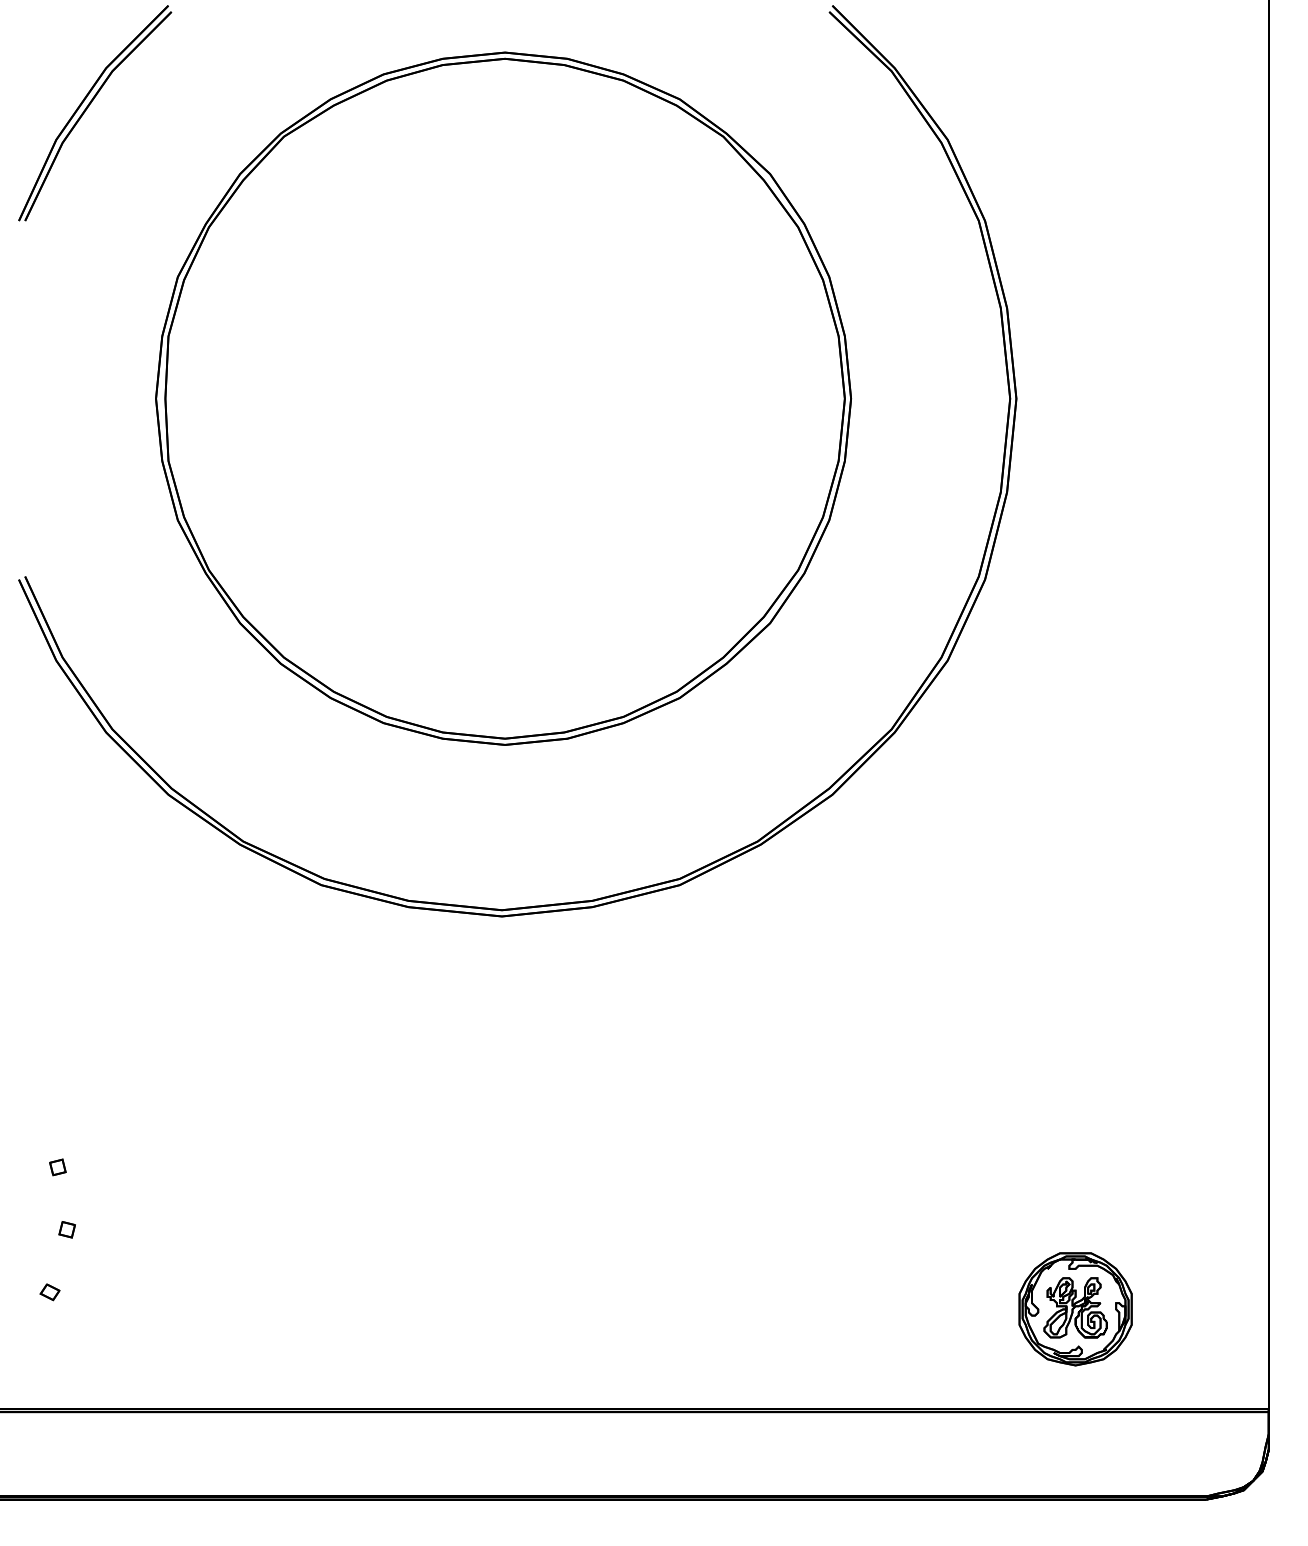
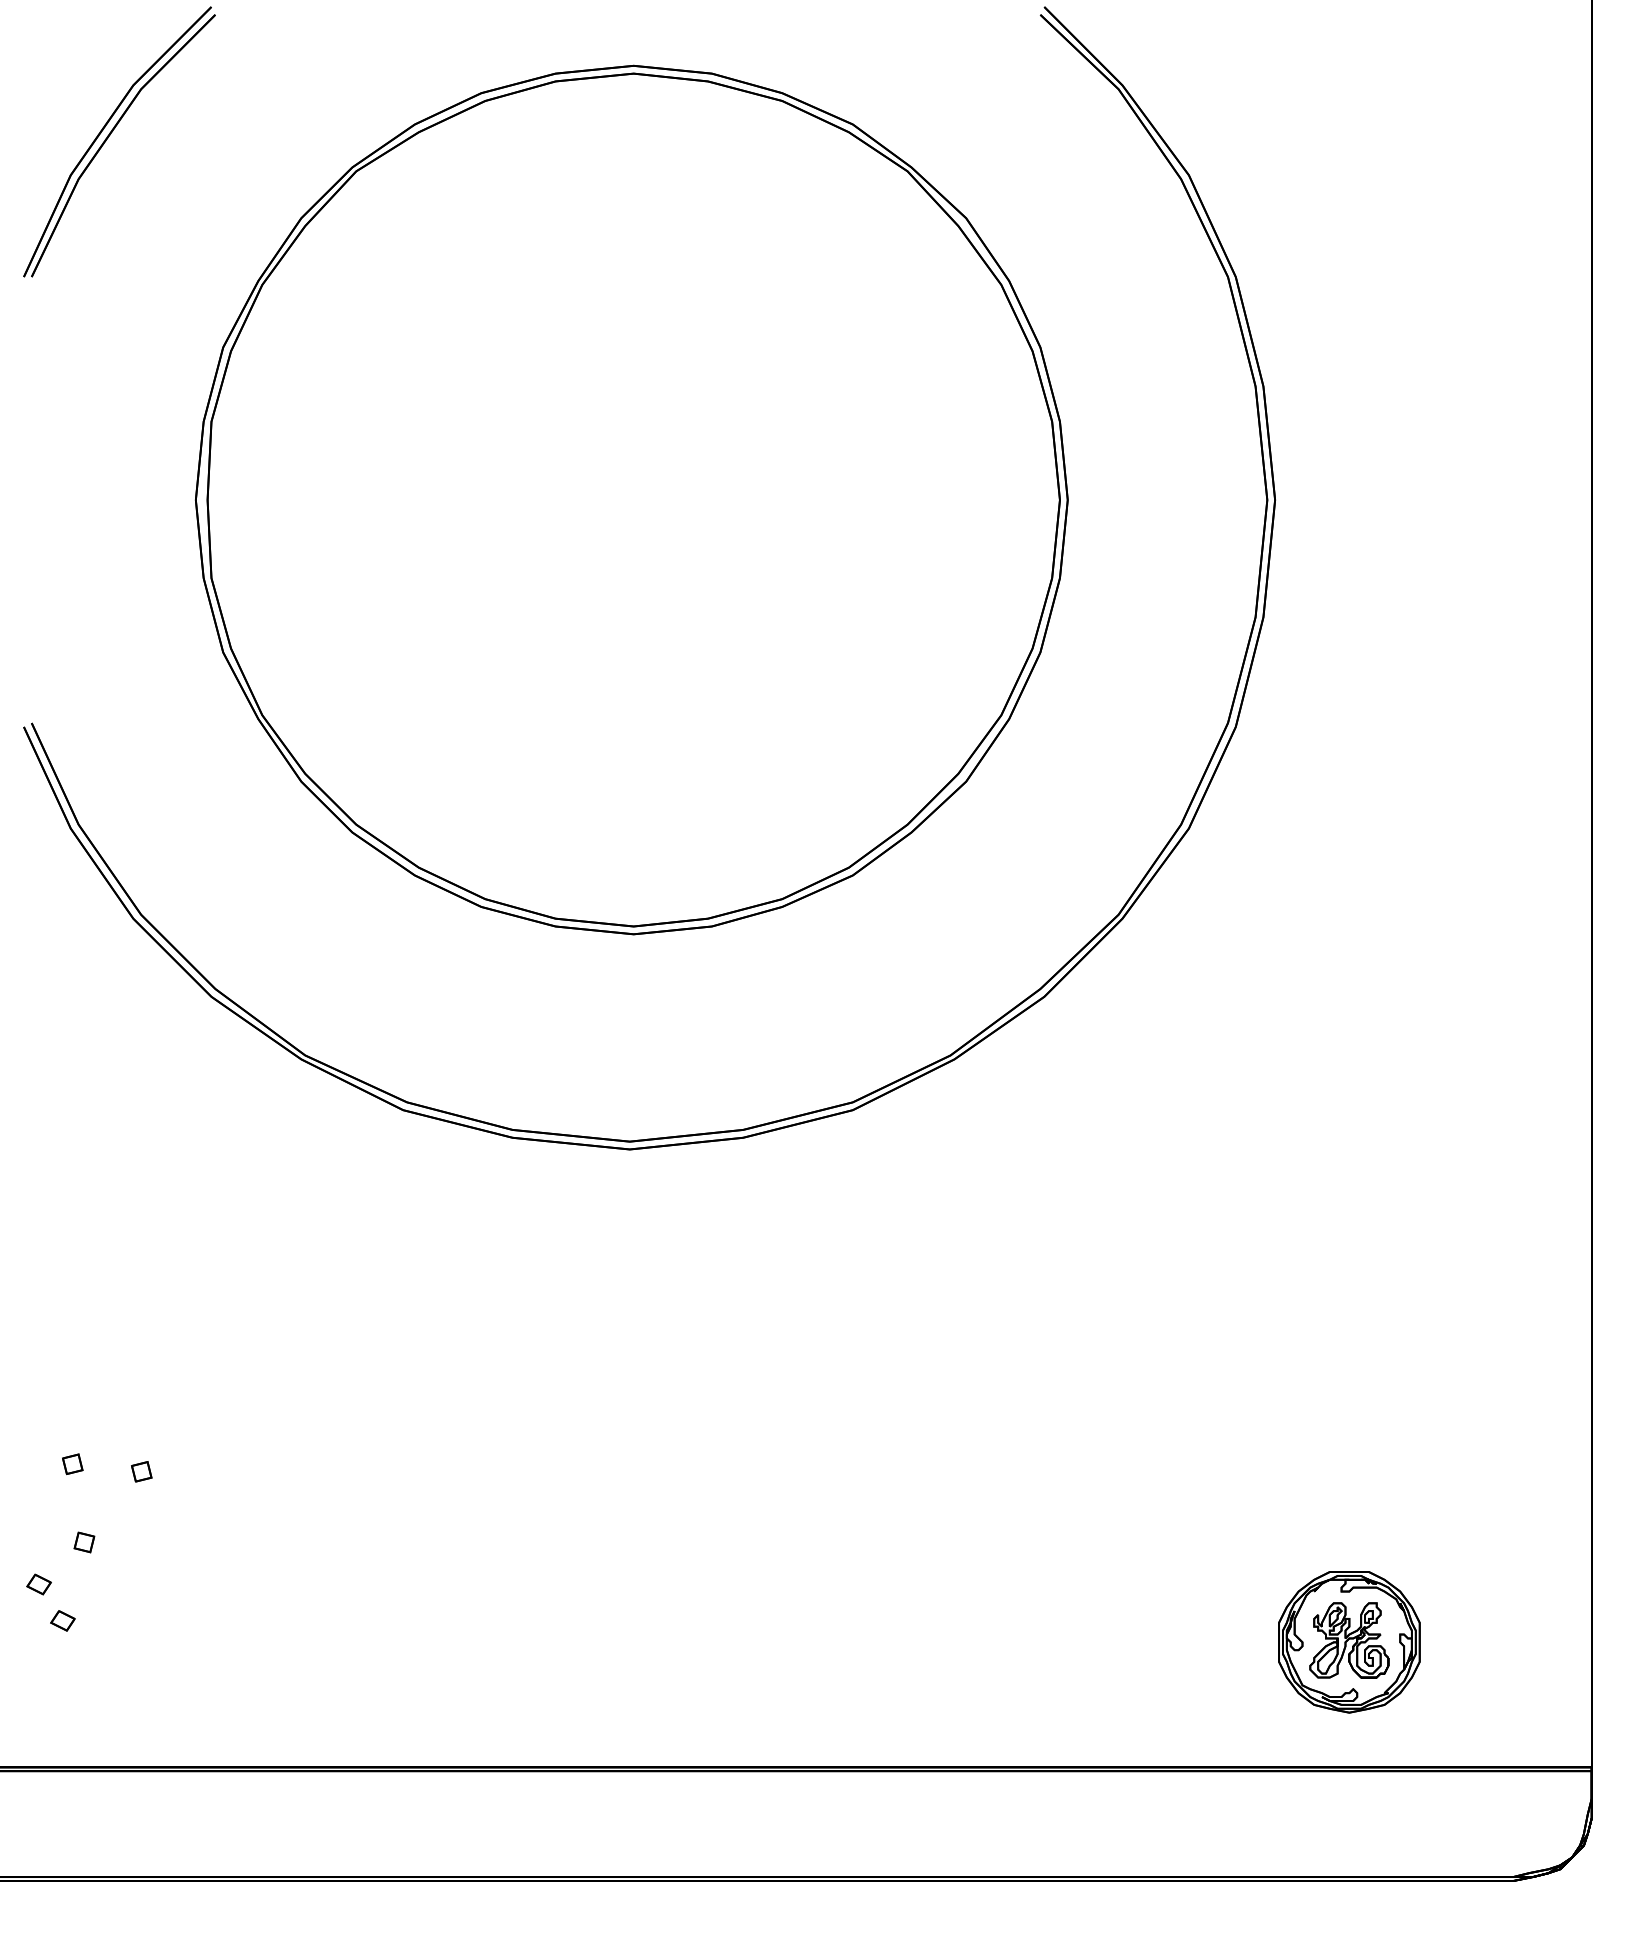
part: (112, 1173) -> (141, 1471), added
part: (30, 1263) -> (38, 1584), added

